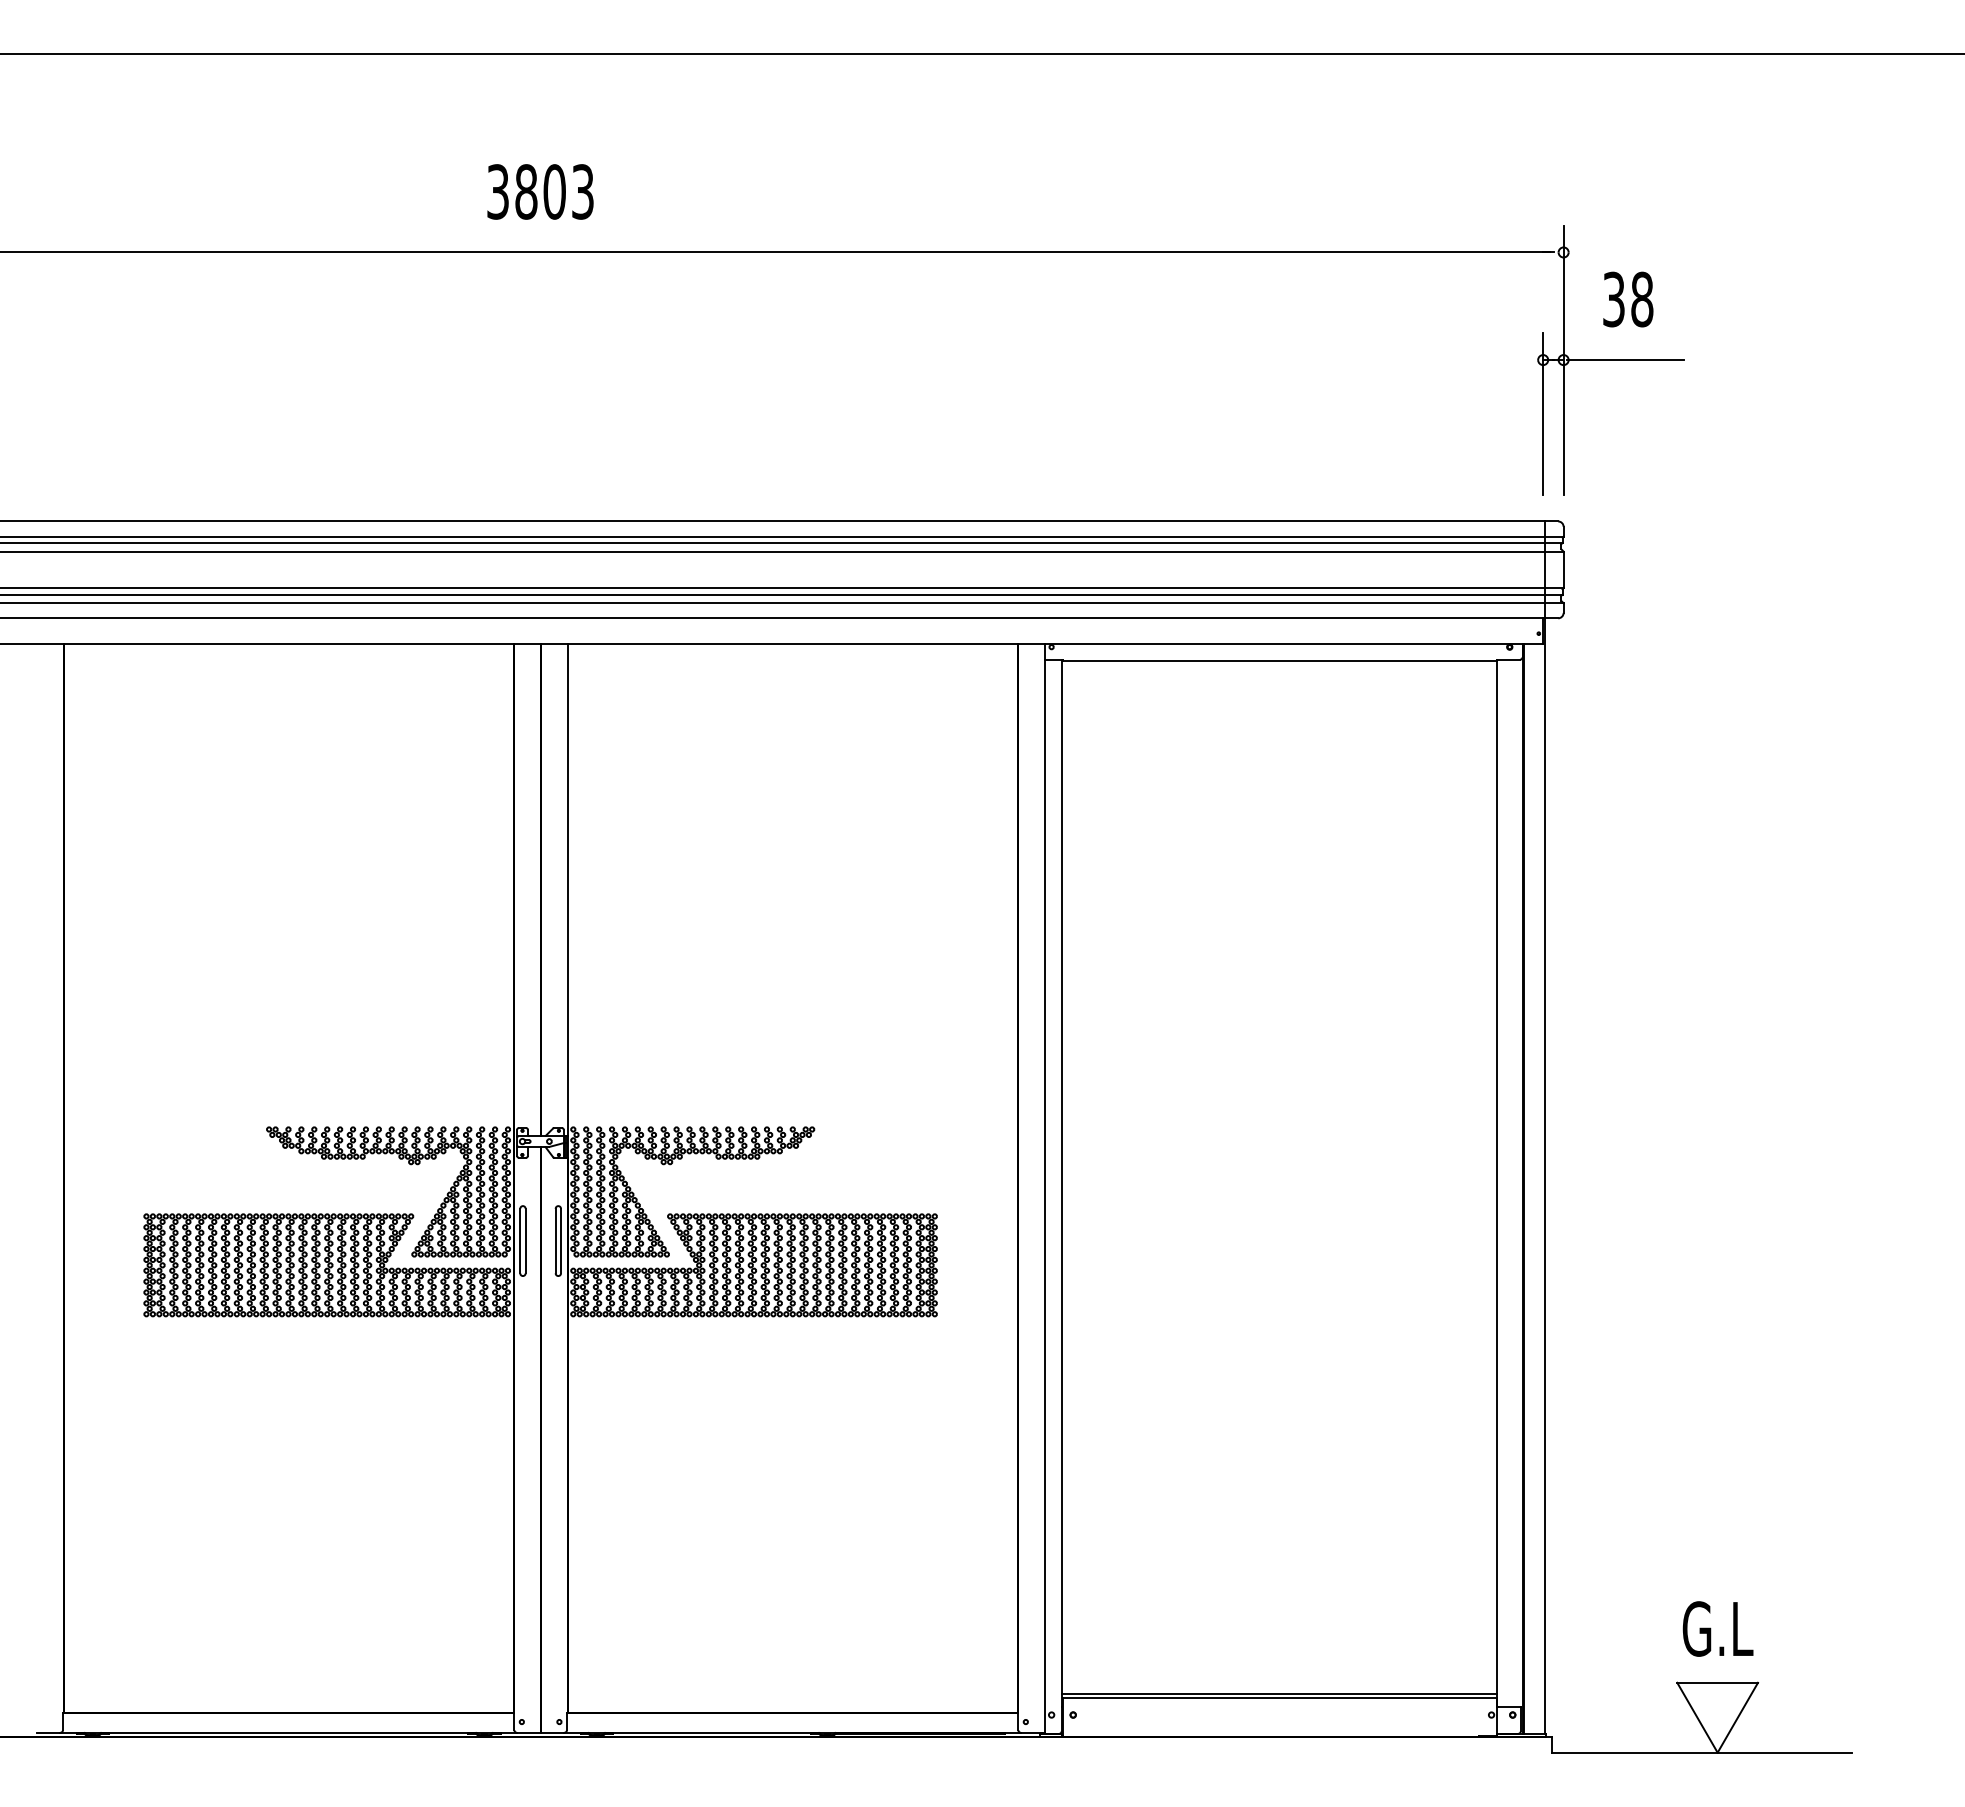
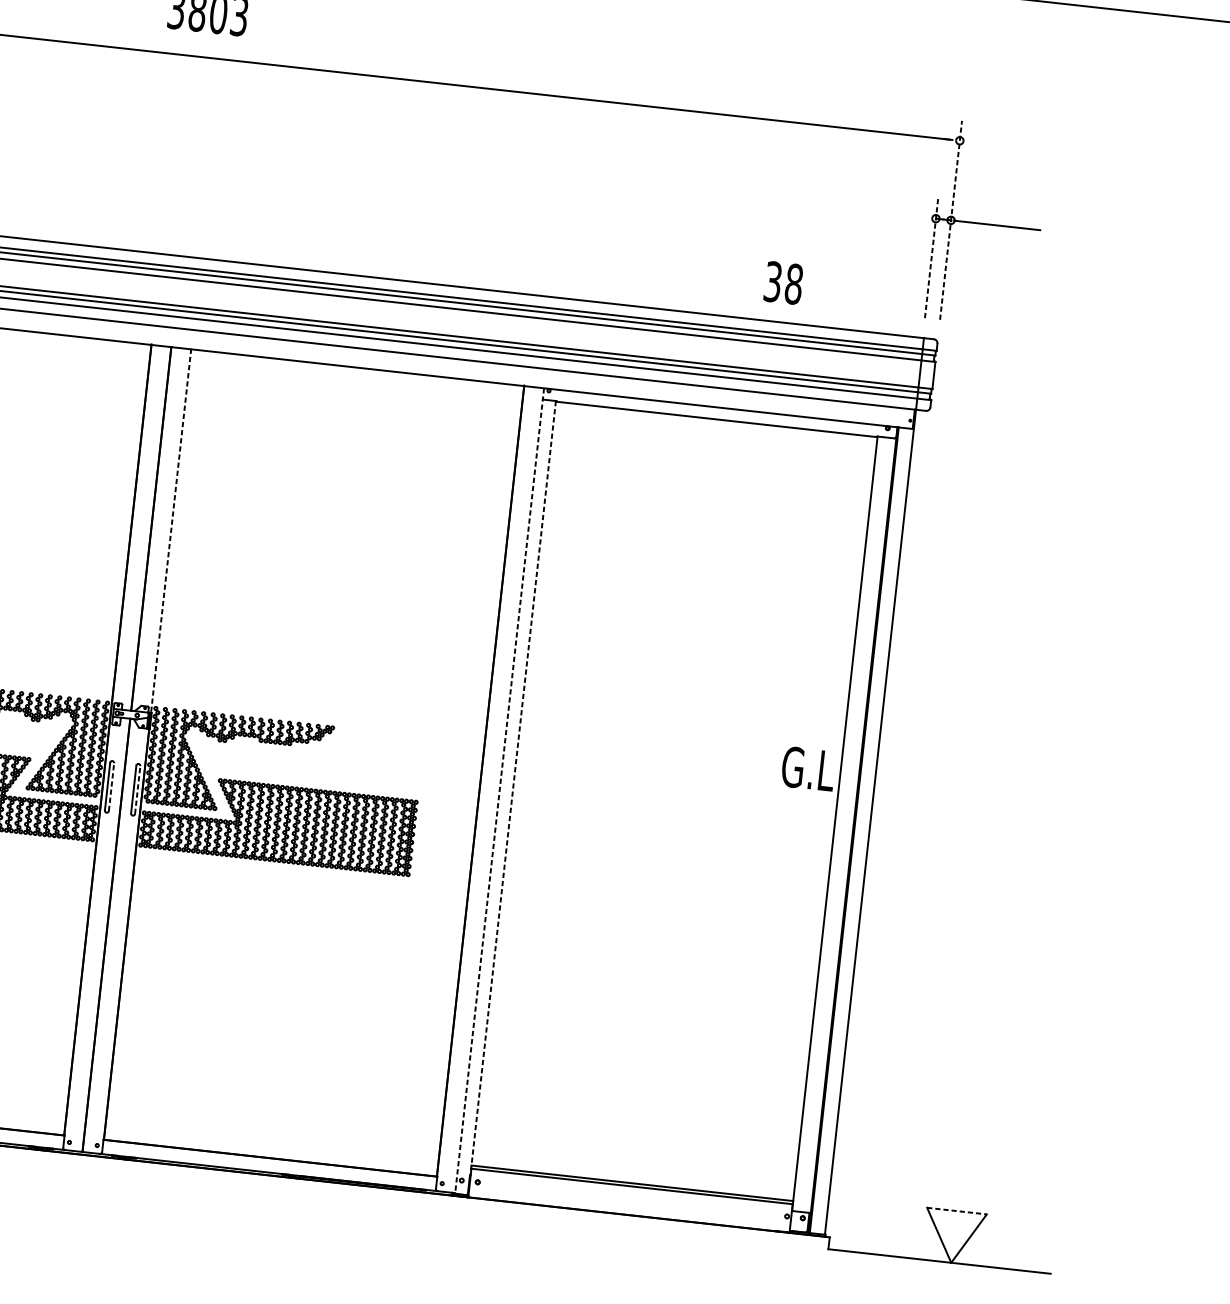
text: (1628, 299) -> (783, 283), moved
line: (1563, 359) -> (951, 219), solid -> dashed
line: (1543, 413) -> (931, 258), solid -> dashed
line: (567, 890) -> (171, 531), solid -> dashed
line: (1062, 1183) -> (513, 788), solid -> dashed
line: (1044, 1189) -> (499, 791), solid -> dashed
line: (525, 1240) -> (111, 786), solid -> dashed
line: (561, 1240) -> (138, 789), solid -> dashed
text: (1717, 1628) -> (808, 768), moved
line: (1718, 1682) -> (957, 1210), solid -> dashed

